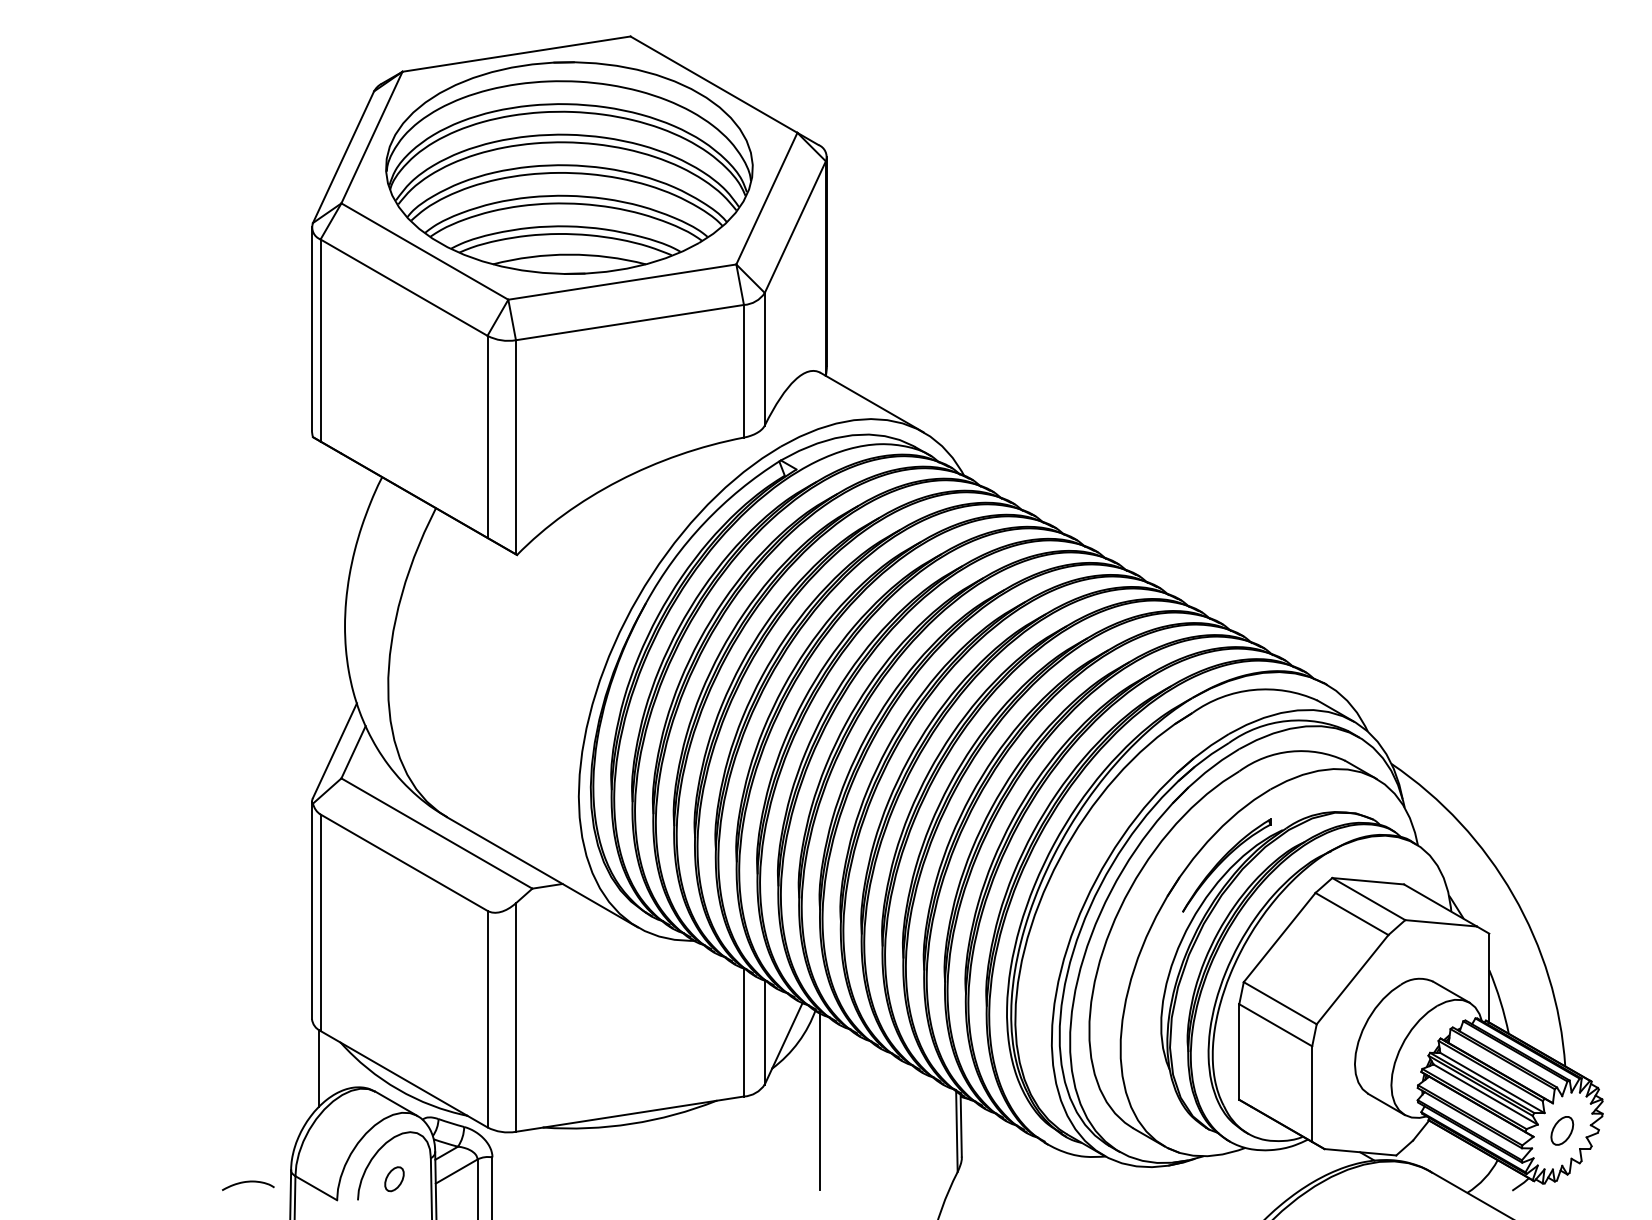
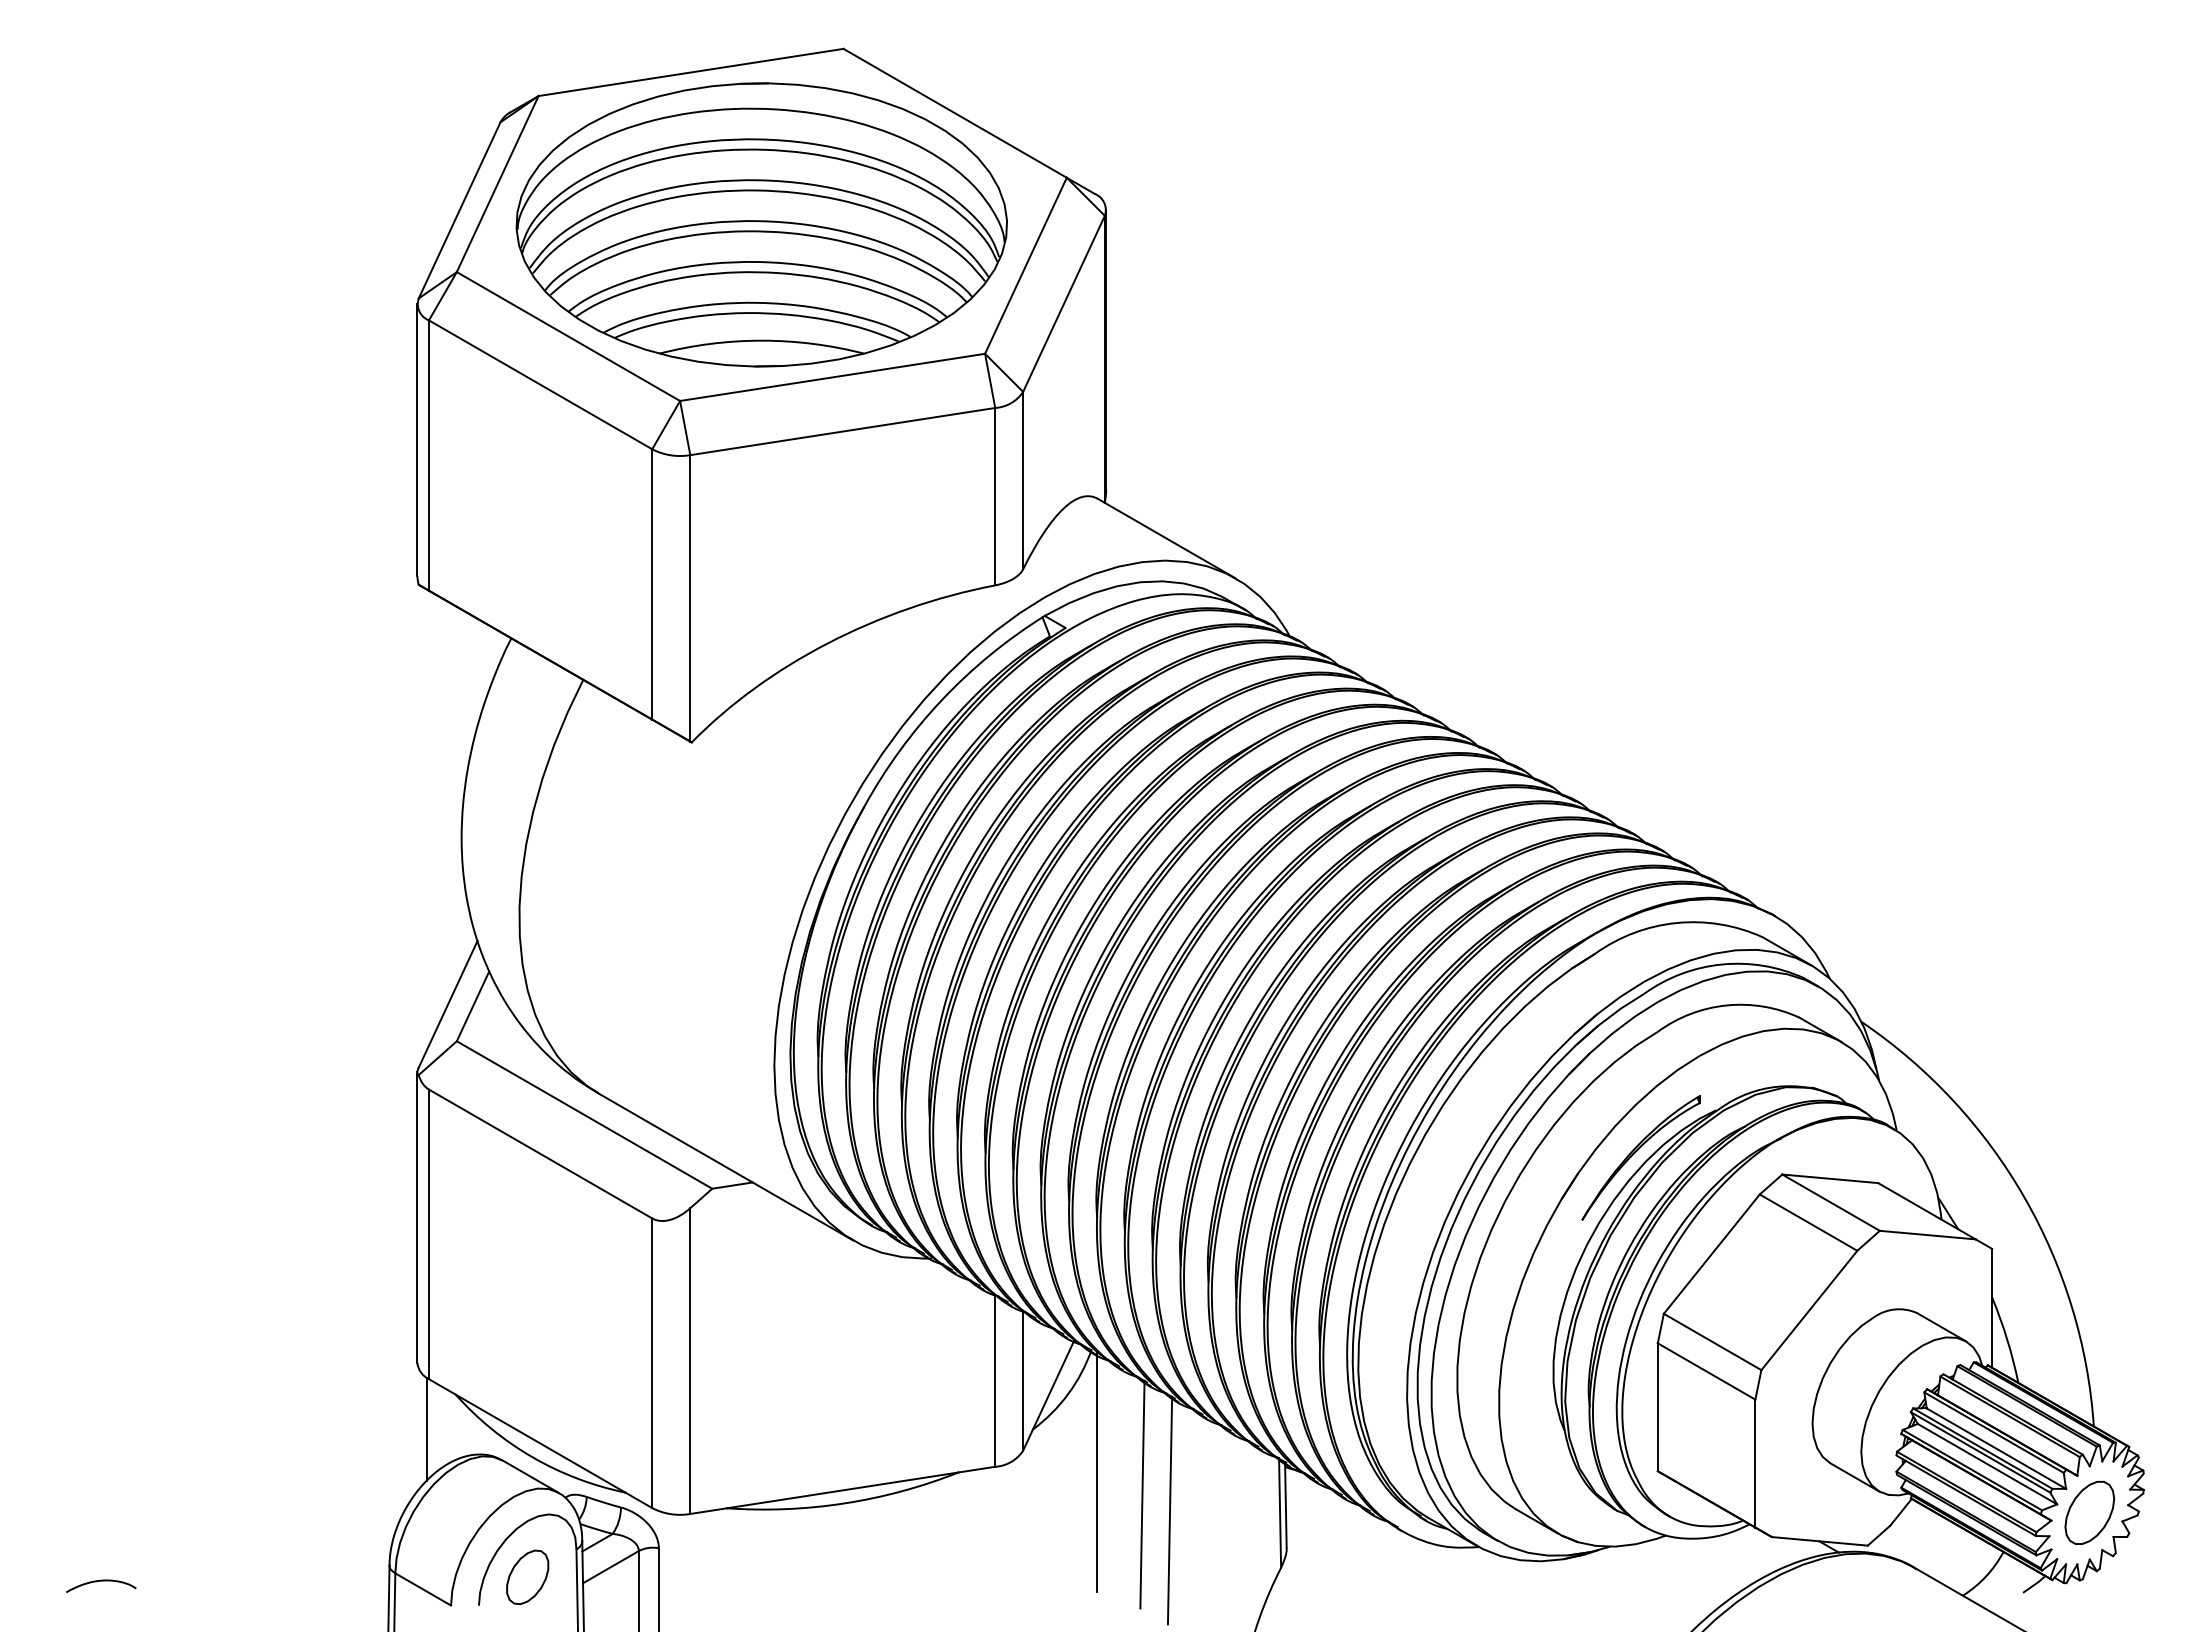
line: (854, 1117) -> (1142, 1494), added
line: (874, 1129) -> (1169, 1510), added
part: (1562, 1130) -> (2089, 1512), size x1.67
part: (394, 1179) -> (527, 1577), size x1.67
curve: (248, 1182) -> (101, 1581), moved

